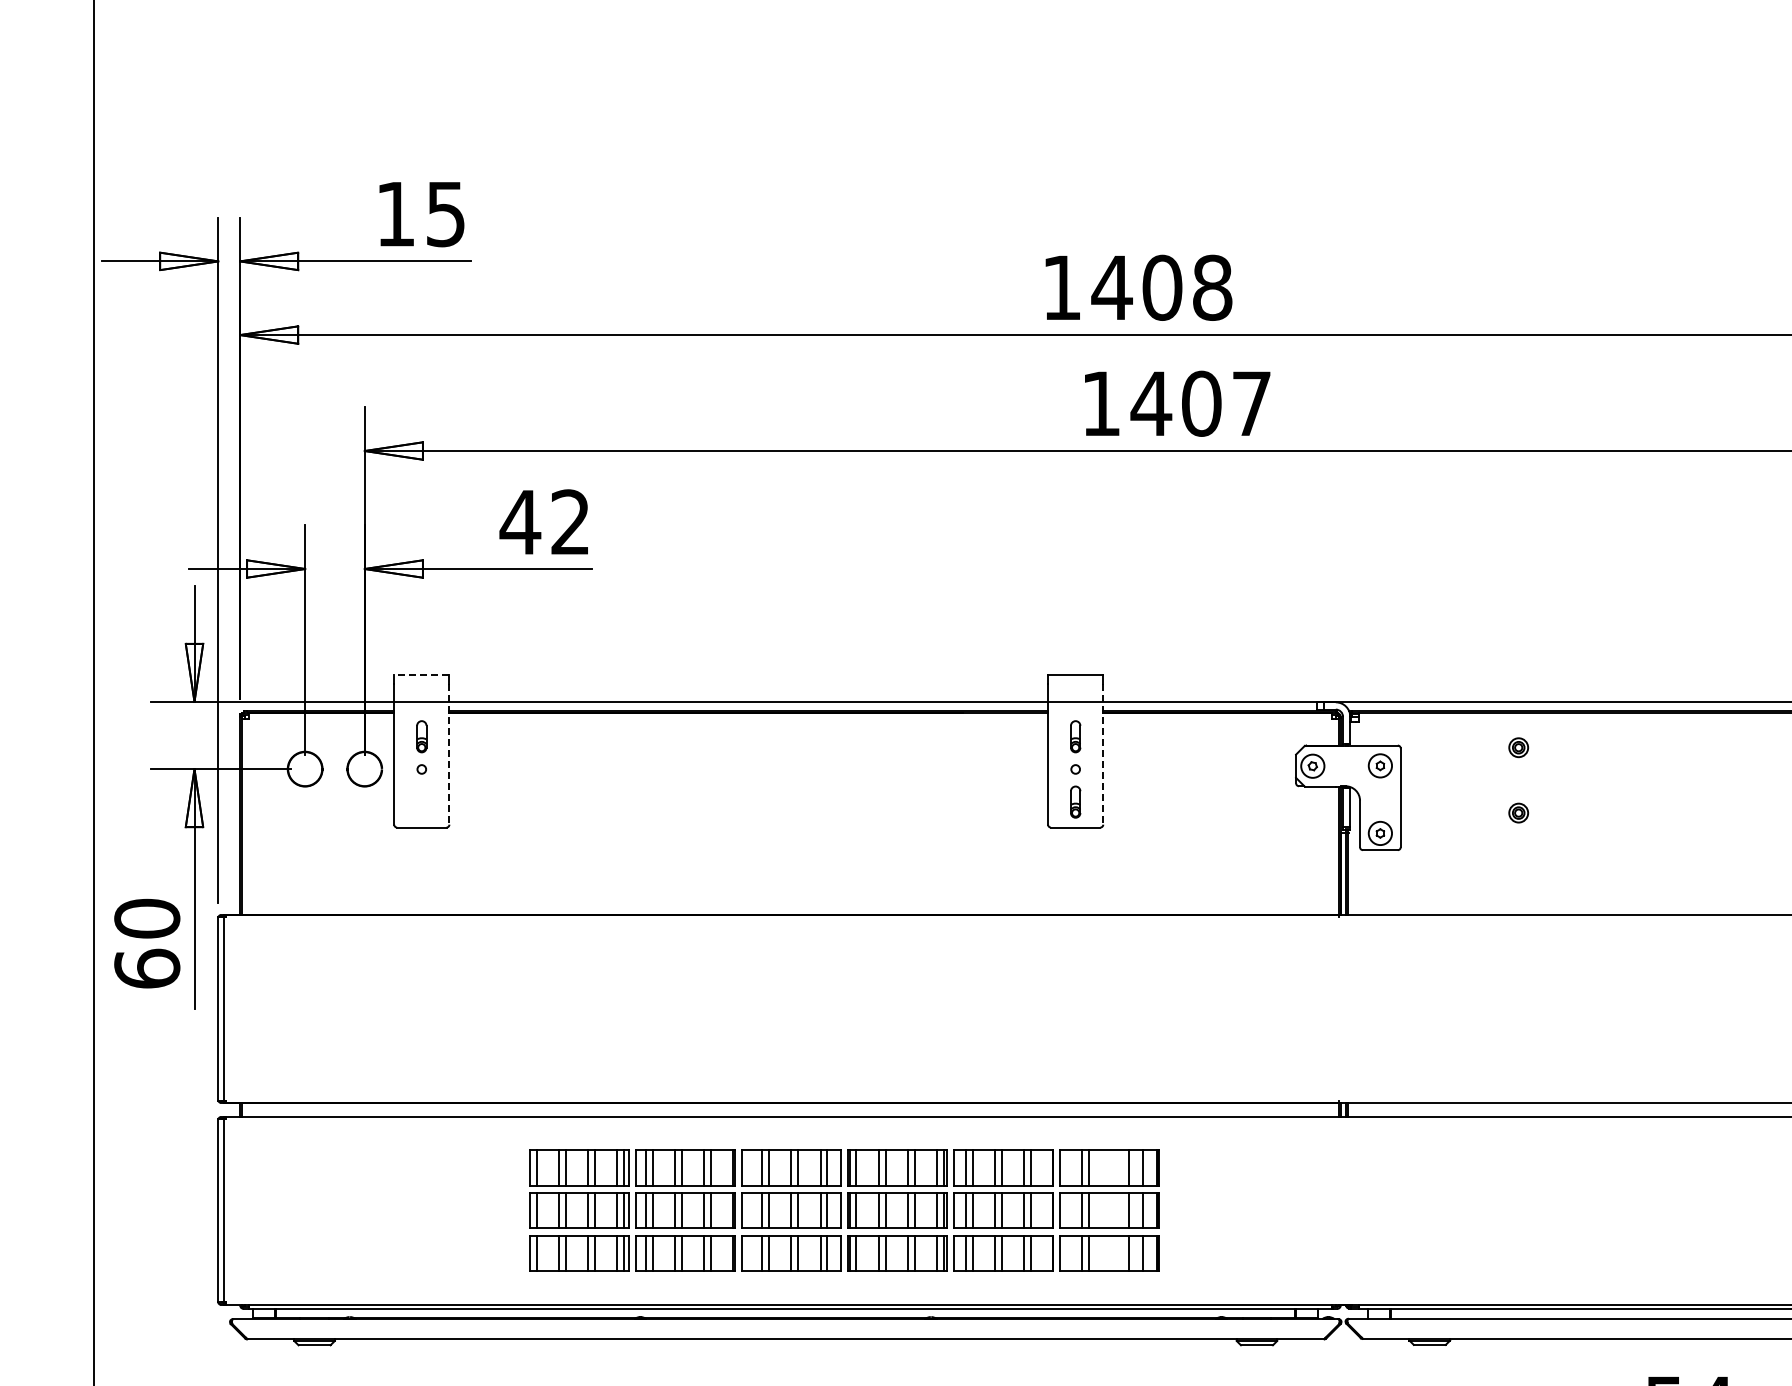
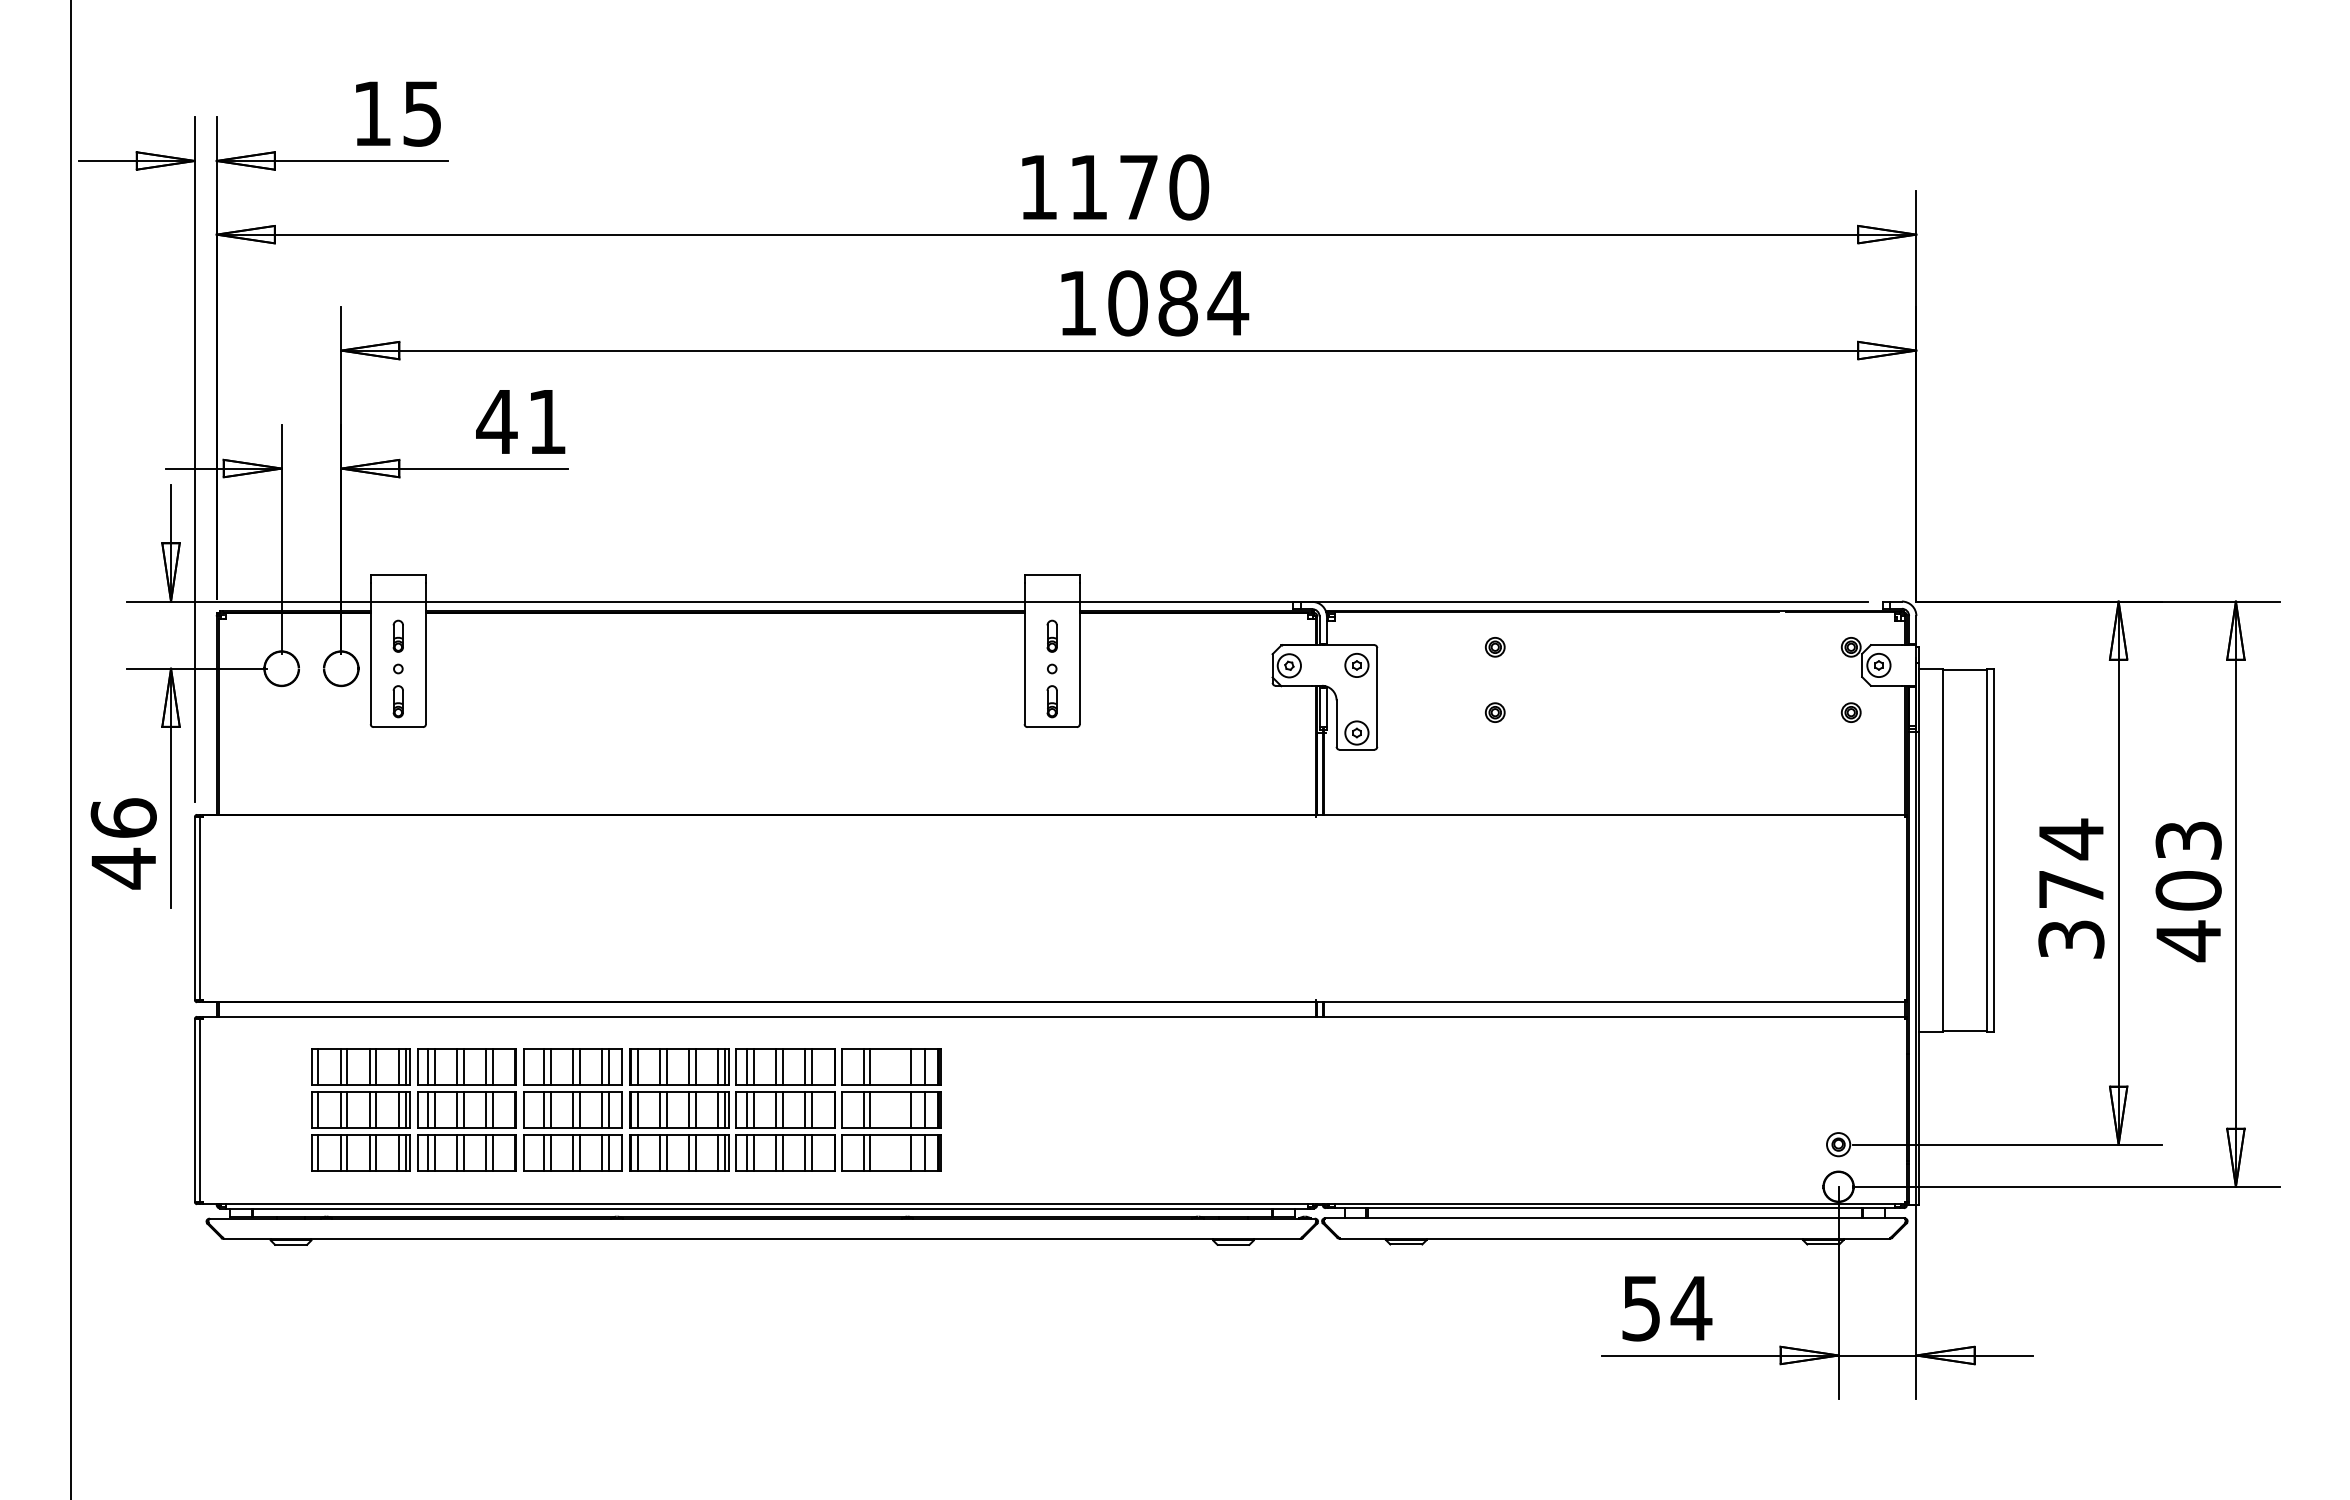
text: (1161, 287) -> (1138, 187), 1408 -> 1170
text: (1201, 403) -> (1178, 303), 1407 -> 1084
text: (569, 520) -> (546, 420), 42 -> 41
line: (421, 674) -> (398, 574), dashed -> solid
line: (448, 754) -> (425, 654), dashed -> solid
line: (1102, 754) -> (1079, 654), dashed -> solid
part: (420, 801) -> (397, 701), added
text: (146, 943) -> (123, 843), 60 -> 46
part: (844, 1209) -> (626, 1109), moved

